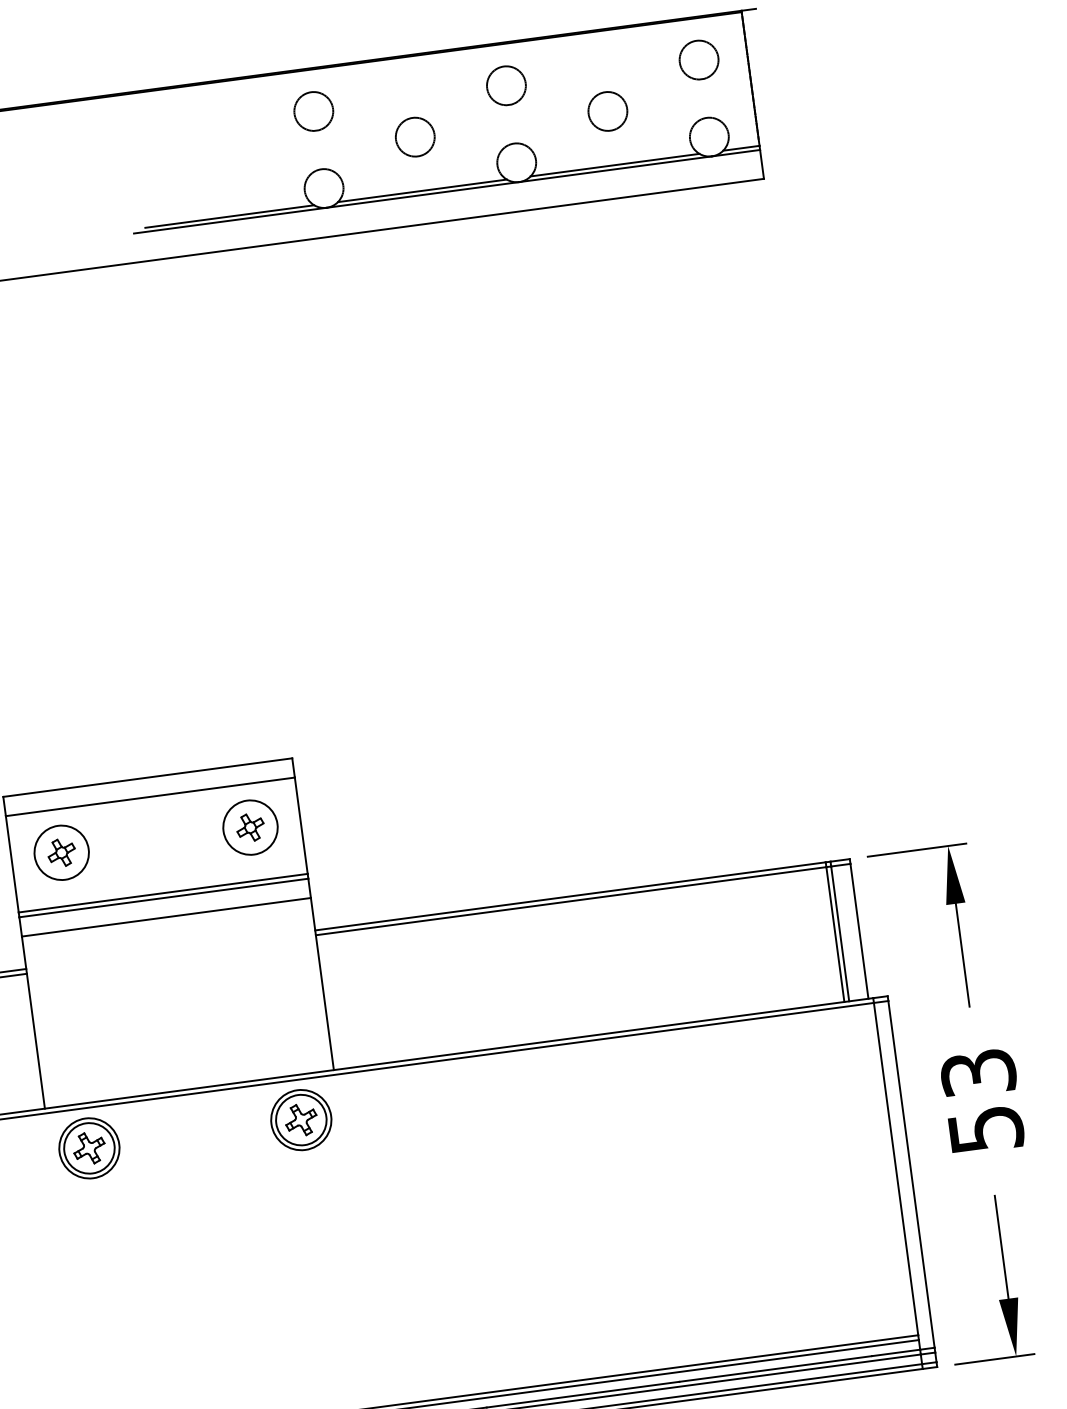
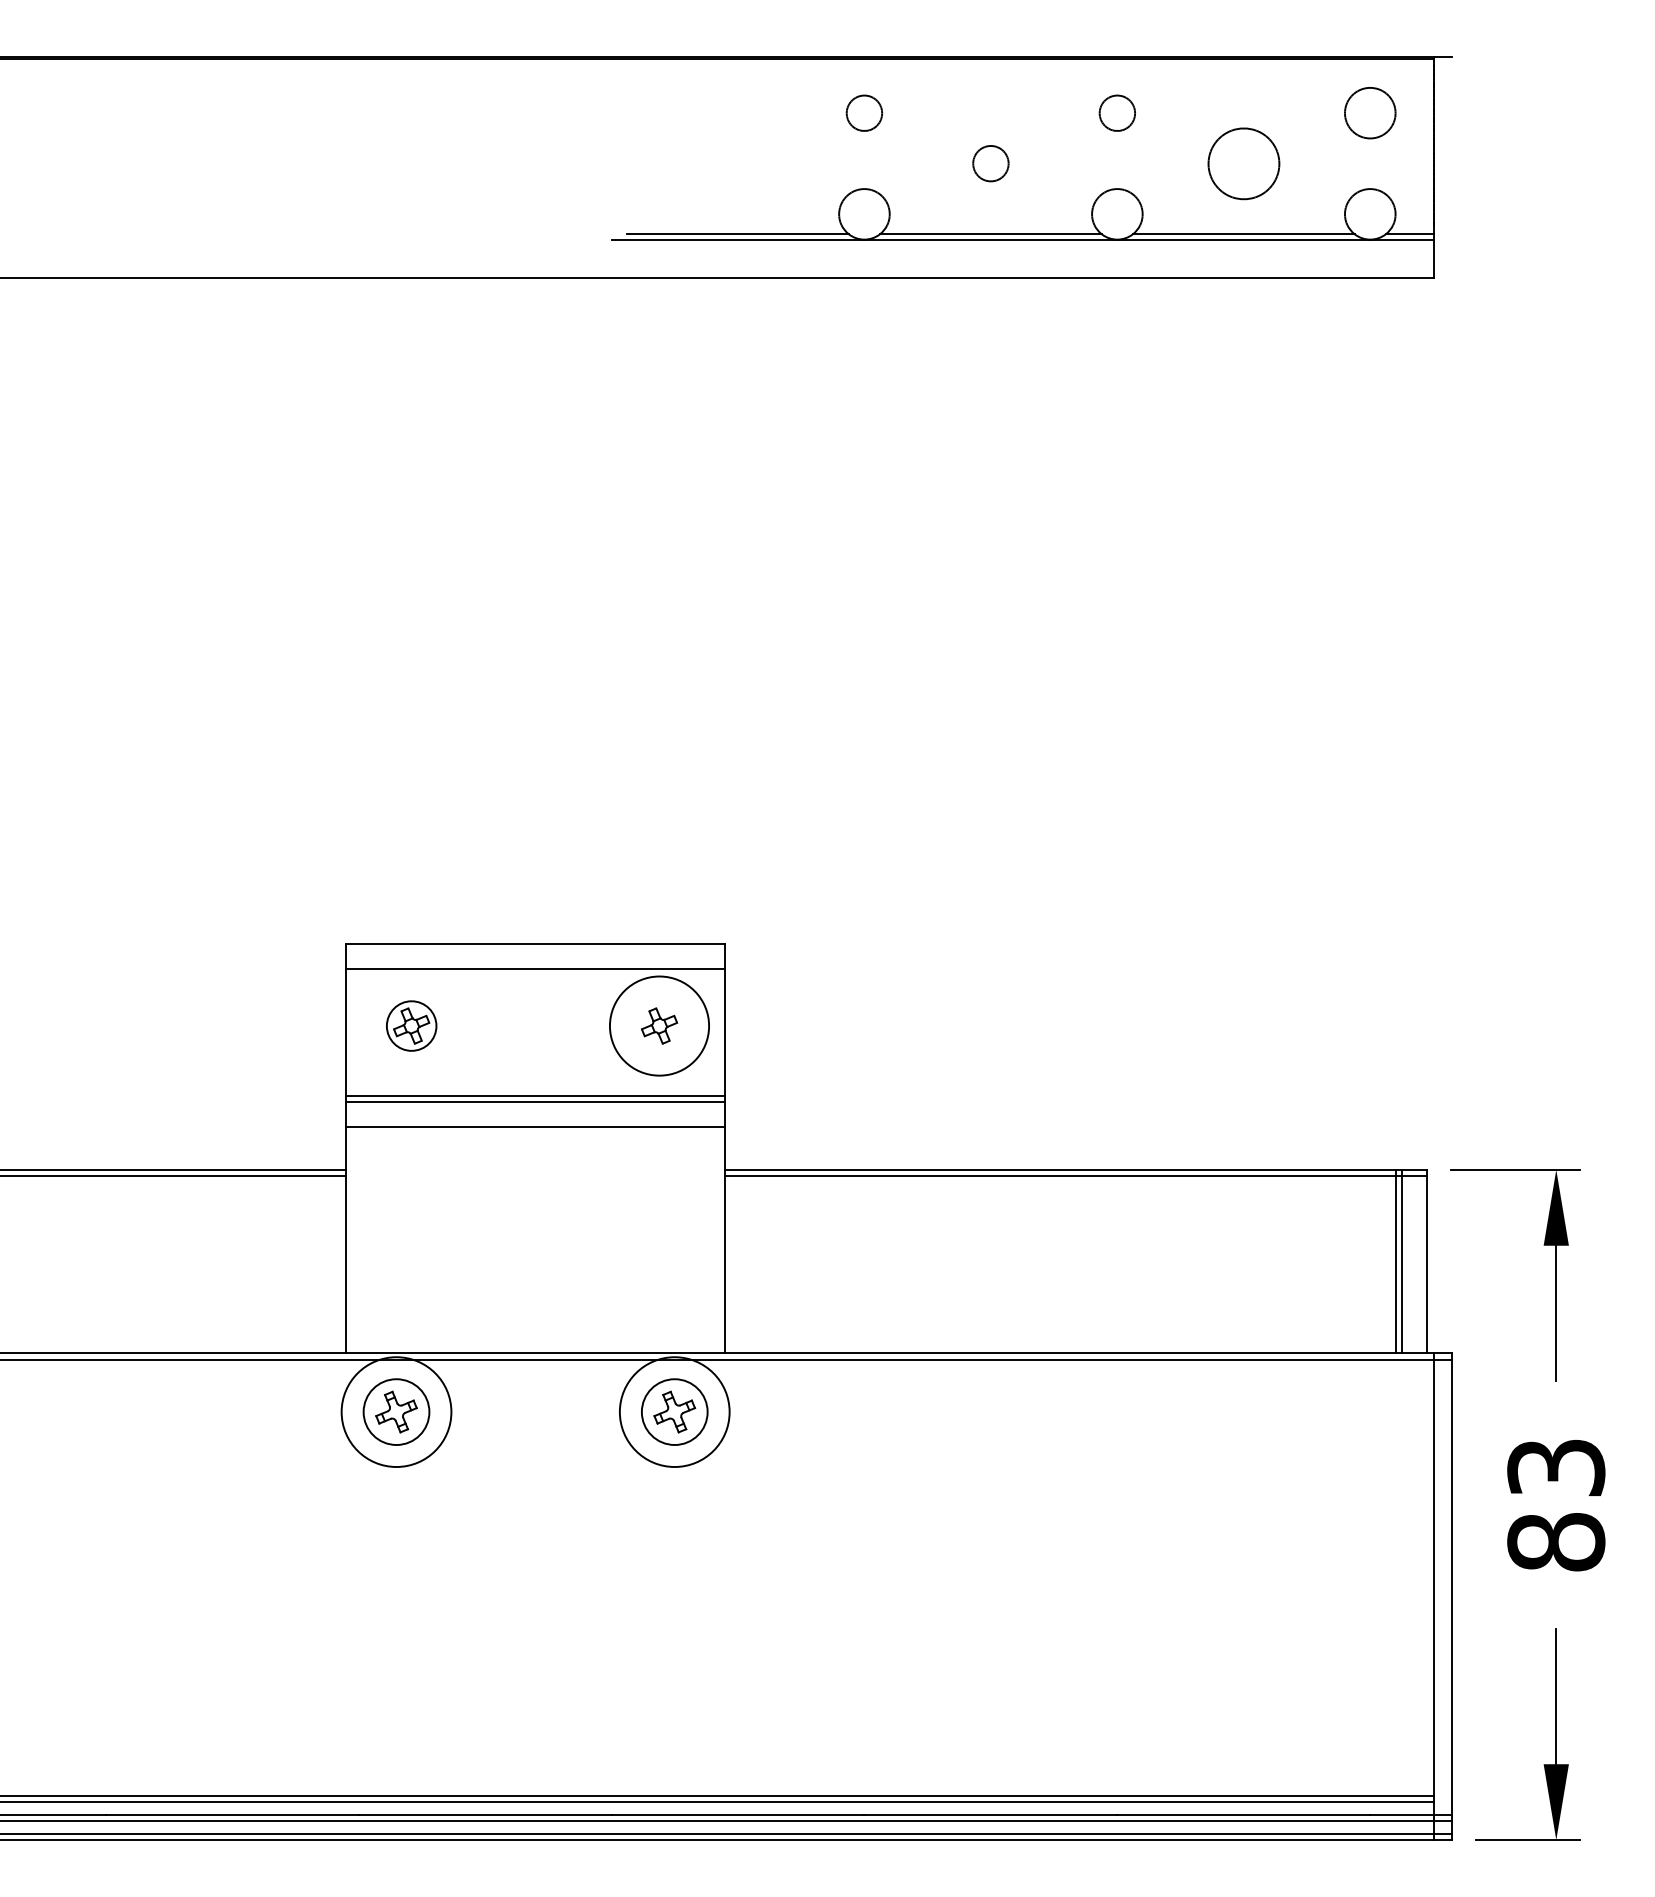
part: (506, 86) -> (1117, 113), size x0.7
part: (313, 111) -> (864, 113), size x0.7
part: (607, 111) -> (1243, 163), size x1.4
part: (414, 137) -> (990, 163), size x0.7
circle: (250, 827) -> (659, 1025), size x1.4
circle: (61, 852) -> (411, 1025), size x0.7
circle: (301, 1119) -> (674, 1411), size x1.4
text: (986, 1129) -> (1556, 1542), 53 -> 83
circle: (89, 1147) -> (396, 1411), size x1.4

